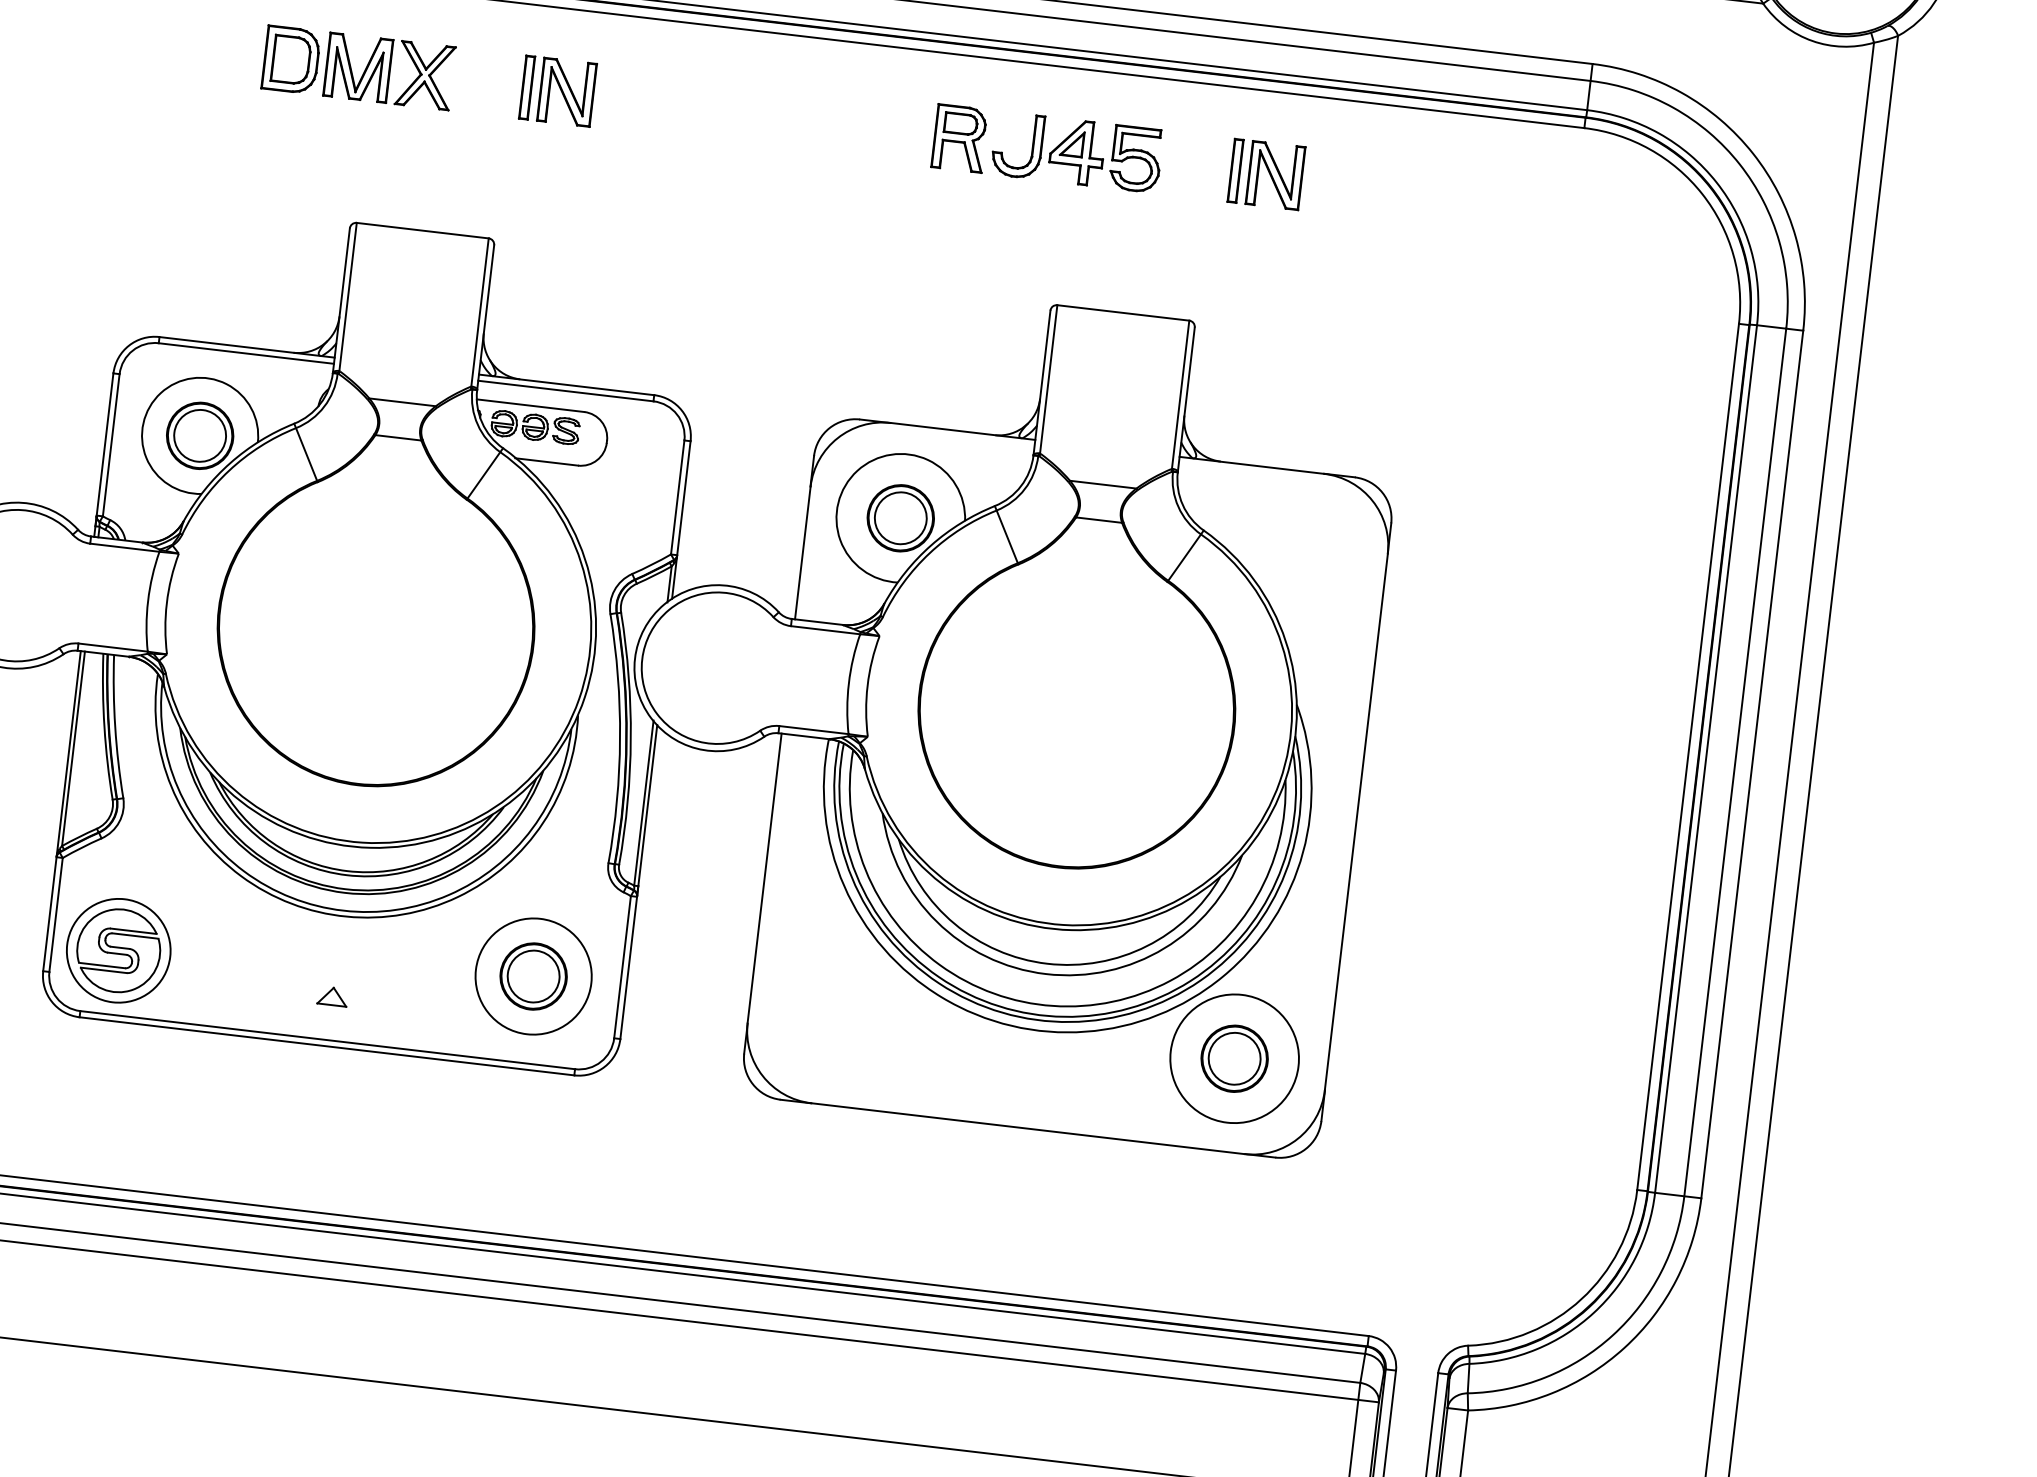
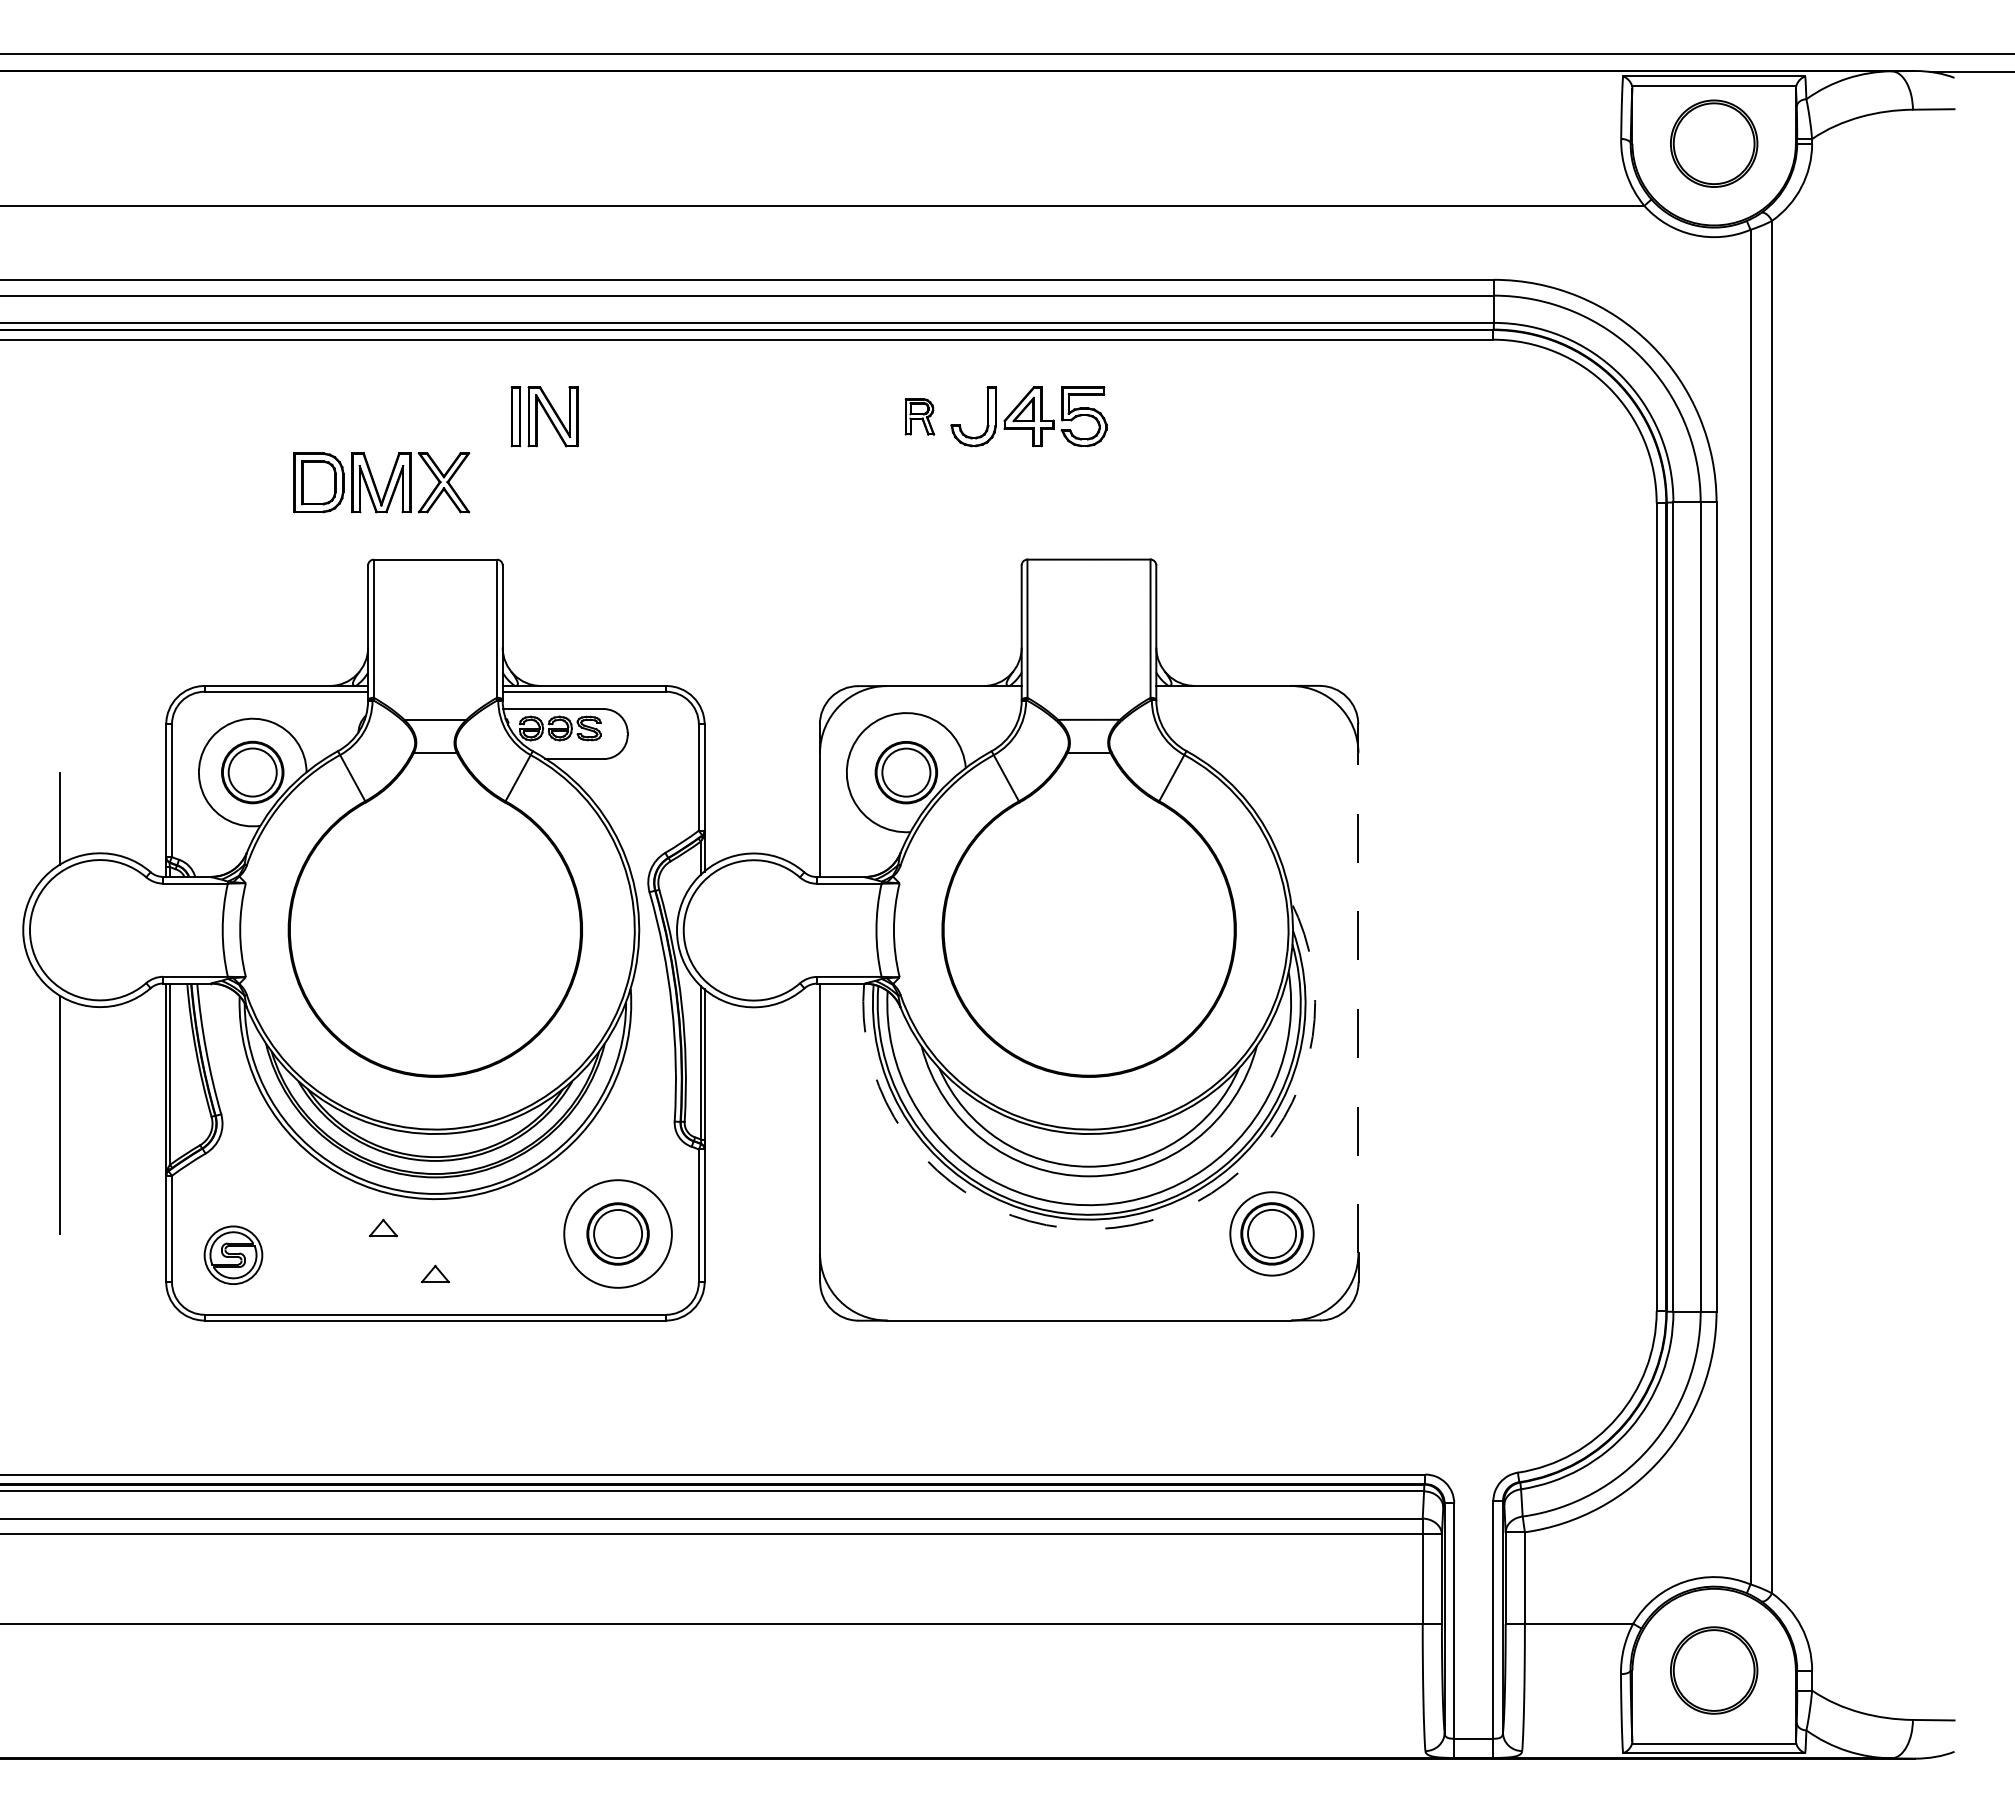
part: (351, 67) -> (375, 483), moved
part: (959, 138) -> (919, 416), size x0.6
part: (1266, 174) -> (1205, 416), removed
line: (1356, 822) -> (1358, 1003), solid -> dashed
part: (281, 939) -> (382, 1227), added
part: (118, 951) -> (233, 1255), size x0.6
arc: (1085, 1032) -> (1131, 1225), solid -> dashed
circle: (1234, 1058) -> (1271, 1233), size x0.7

